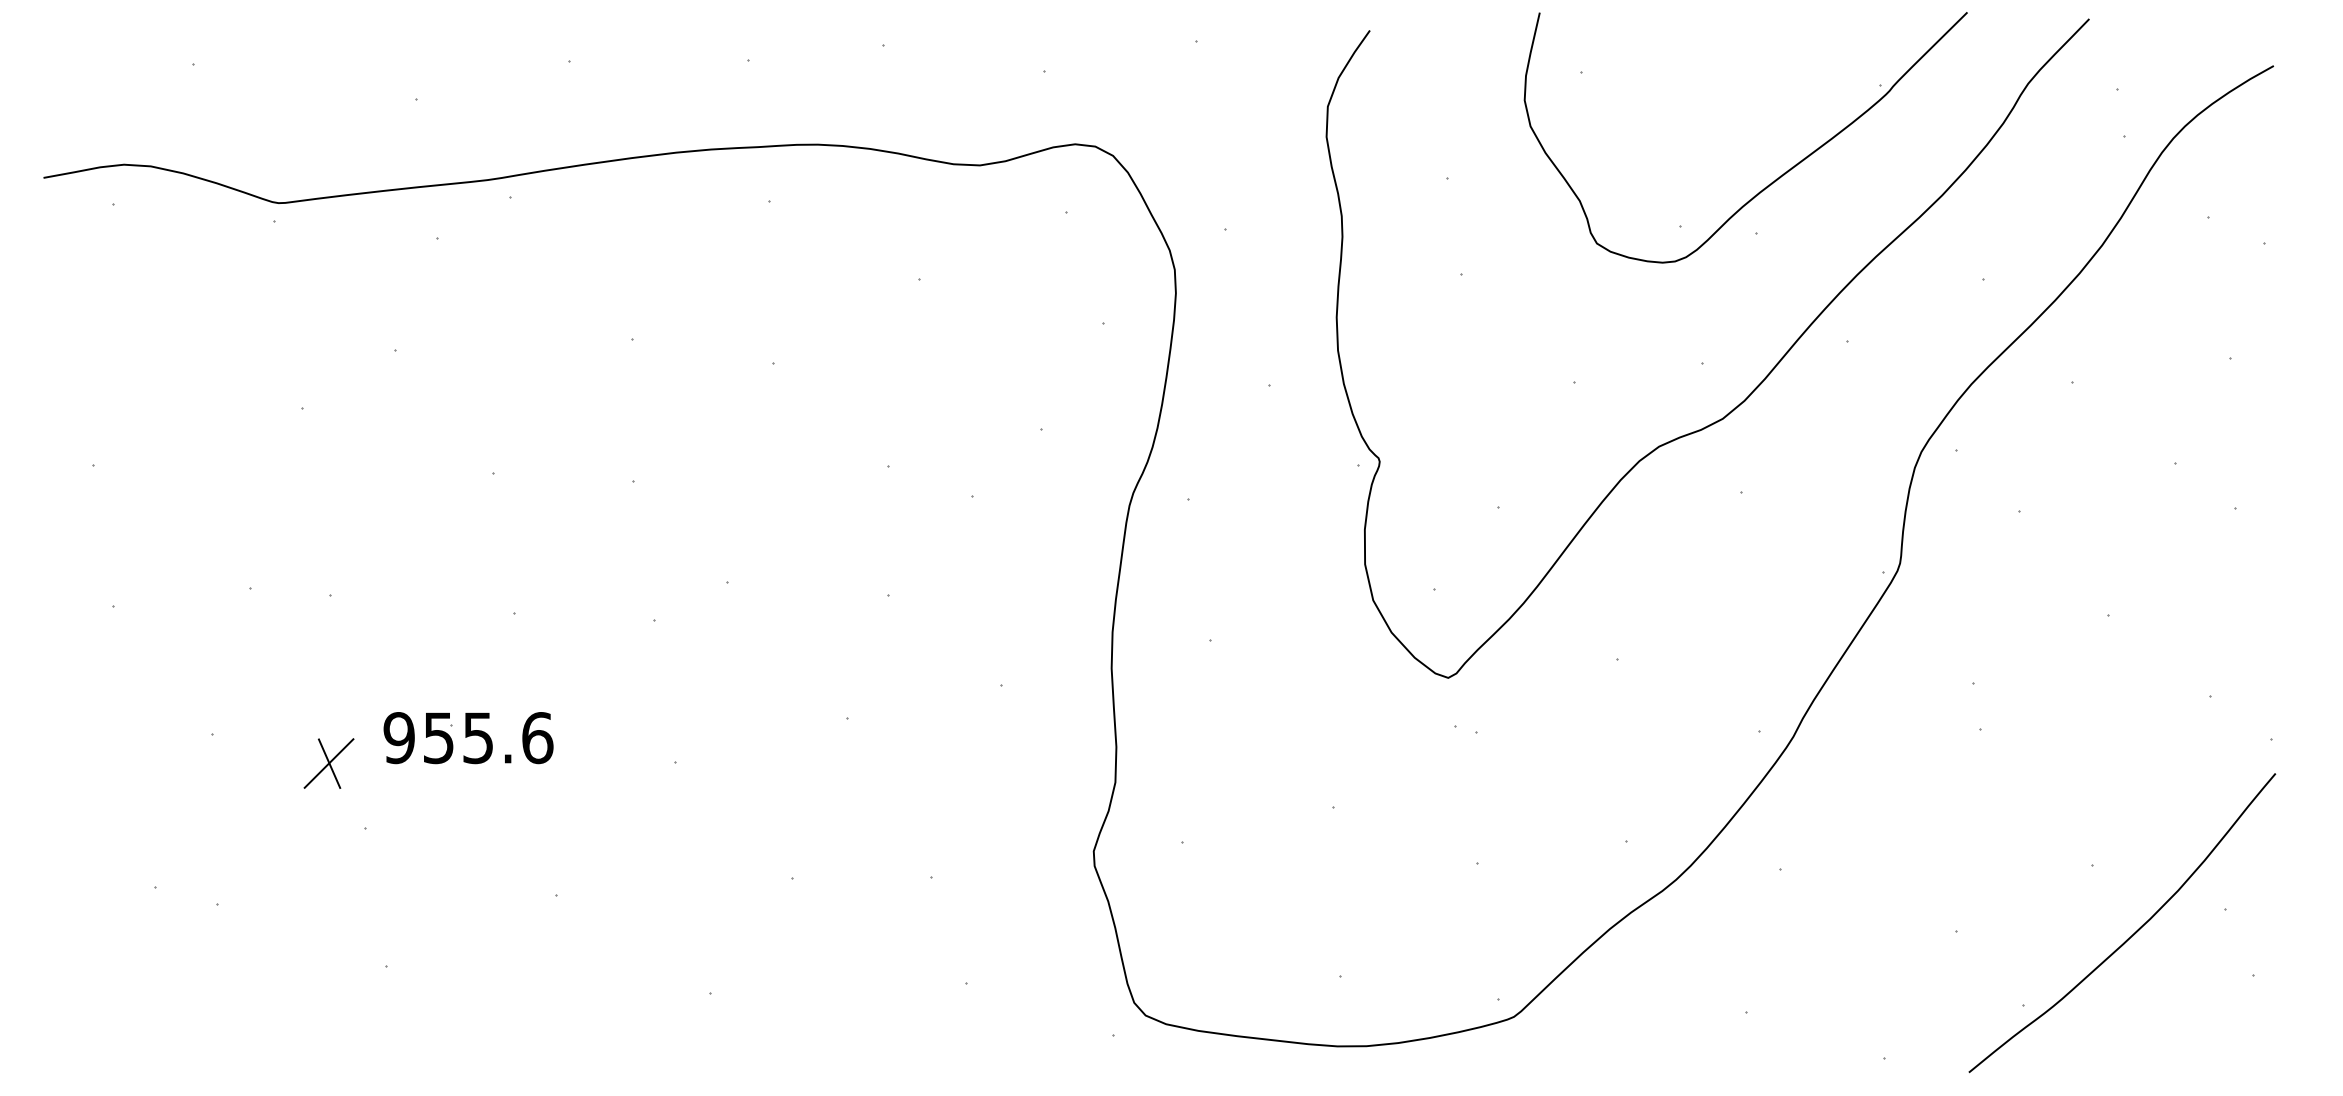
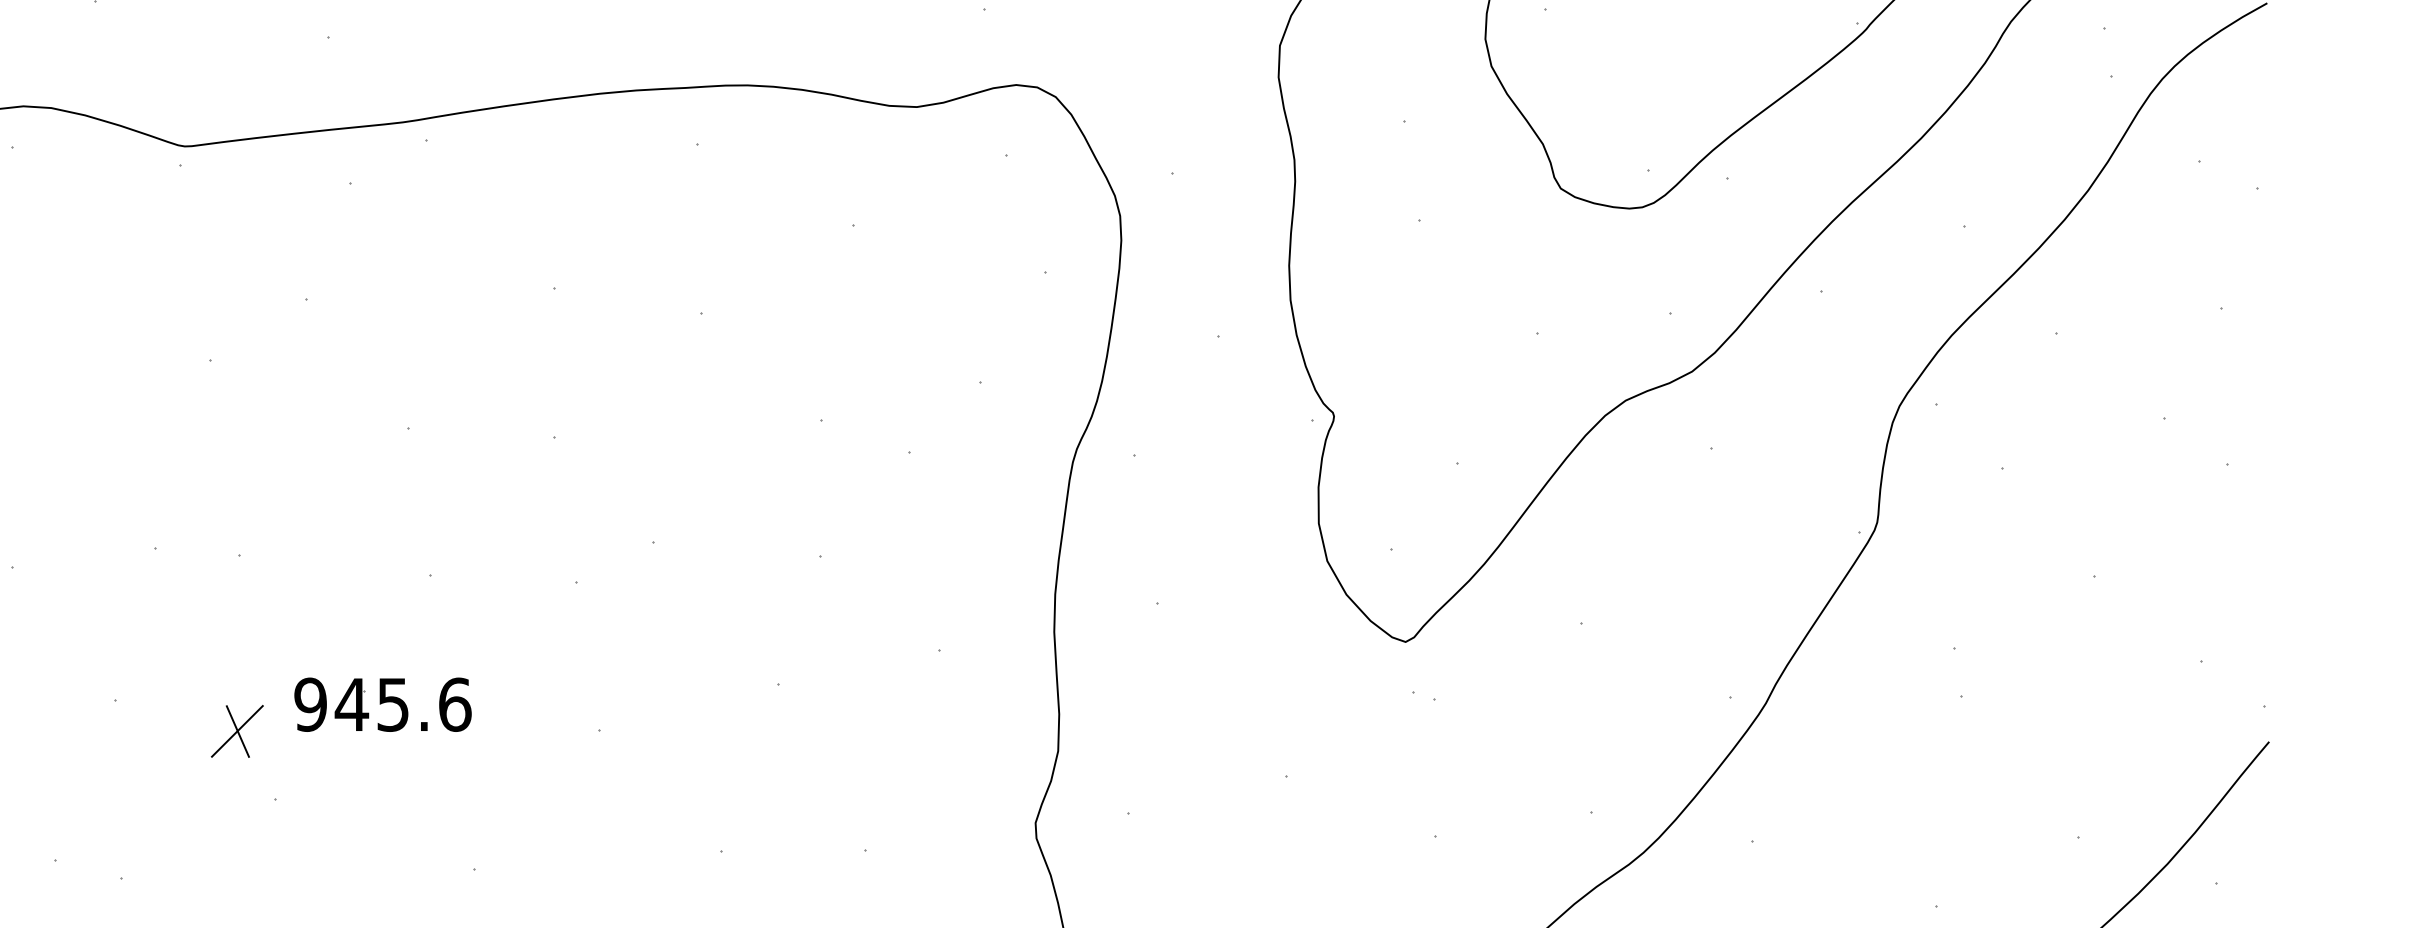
text: (438, 738) -> (351, 705), 955.6 -> 945.6

